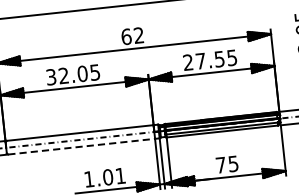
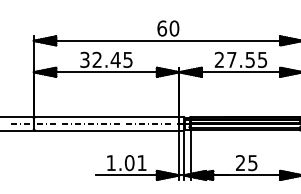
text: (139, 35) -> (174, 28), 62 -> 60
text: (82, 73) -> (115, 59), 32.05 -> 32.45
line: (81, 146) -> (107, 130), dashed -> solid
text: (220, 164) -> (240, 162), 75 -> 25

